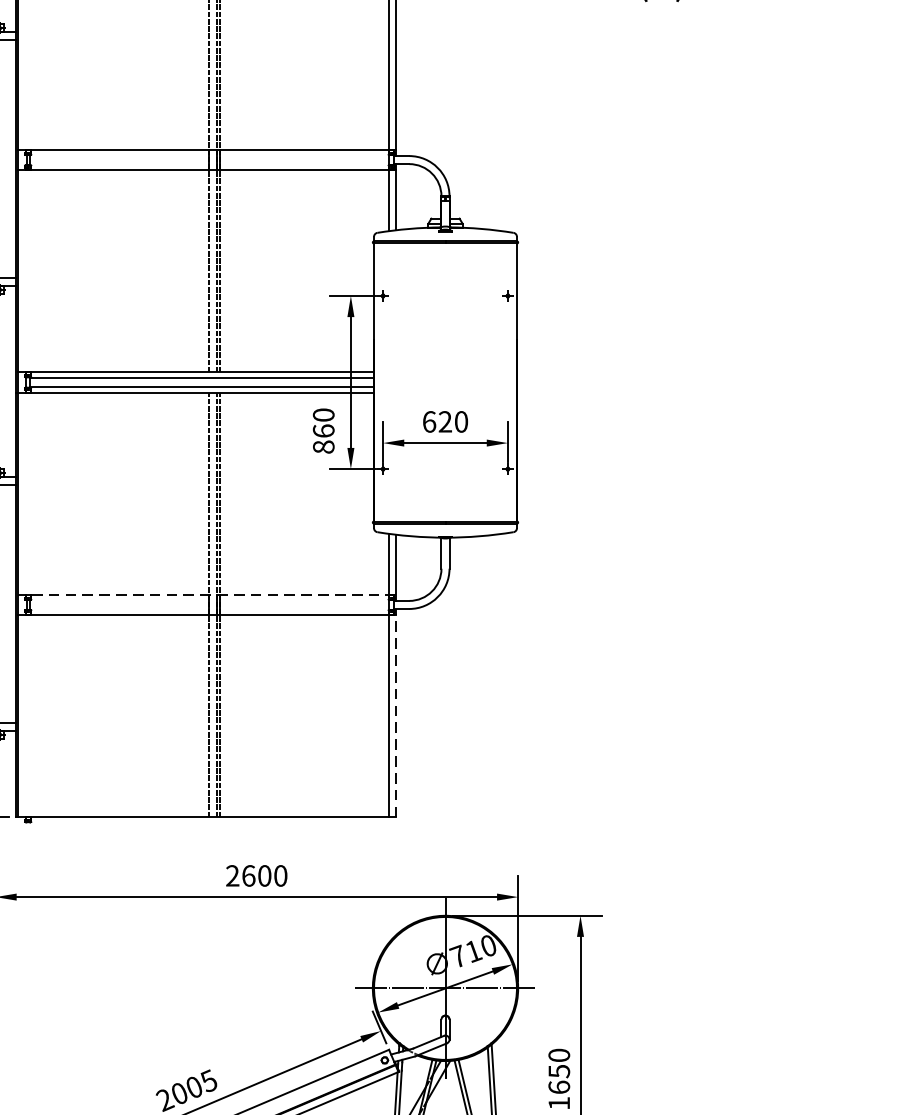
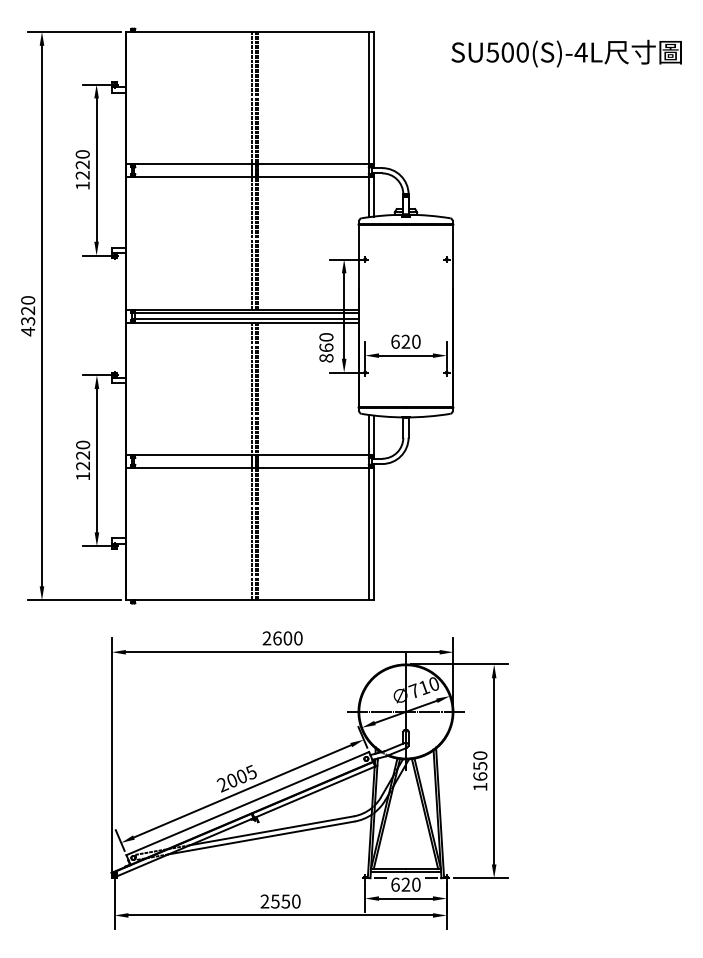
line: (207, 594) -> (250, 454), dashed -> solid
line: (395, 712) -> (373, 531), dashed -> solid

